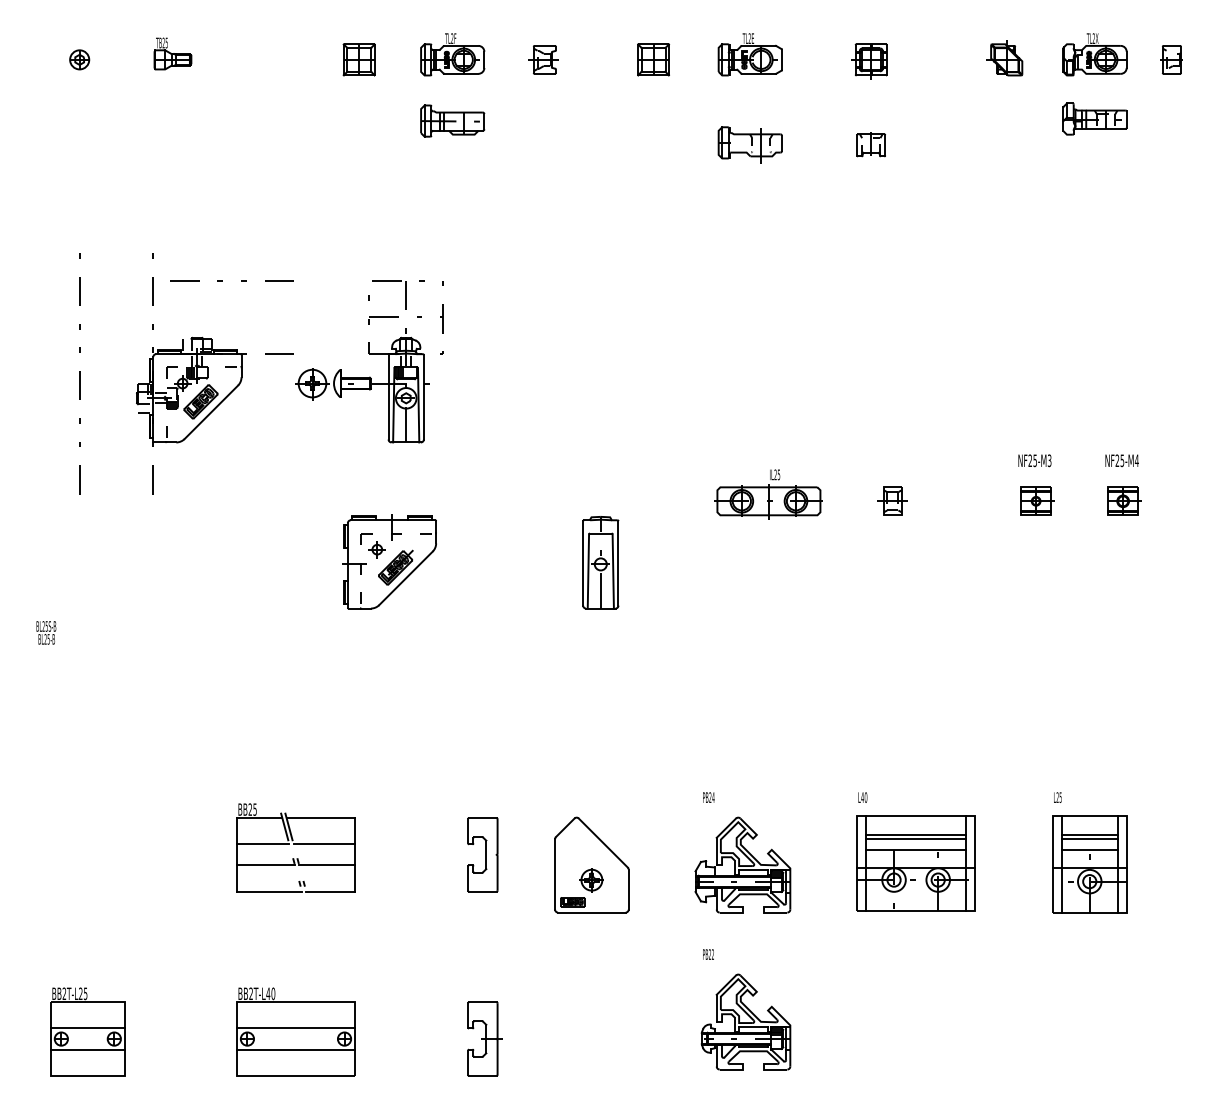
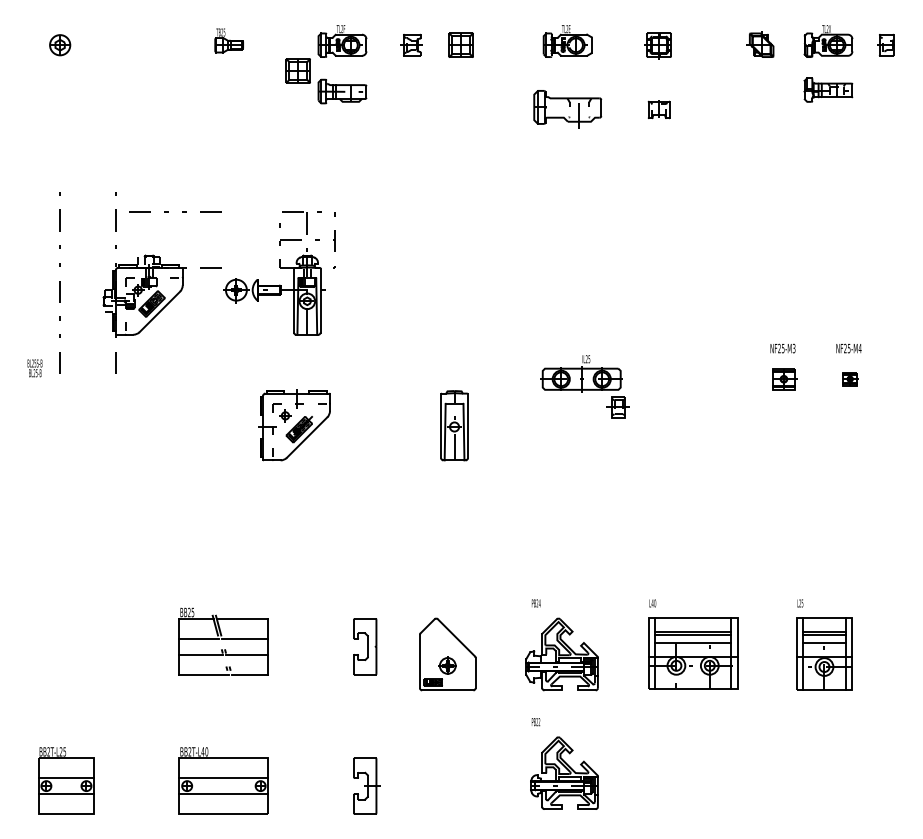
part: (172, 53) -> (228, 40), moved
part: (79, 59) -> (60, 44), size x1.4
part: (358, 59) -> (297, 70), moved
part: (653, 59) -> (461, 44), moved
part: (749, 144) -> (567, 109), size x1.4
part: (892, 500) -> (618, 406), moved
part: (1124, 500) -> (850, 378), size x0.6
text: (46, 632) -> (35, 368), moved

